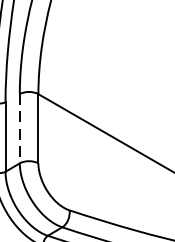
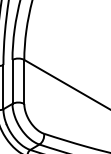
line: (19, 128) -> (12, 81), dashed -> solid

